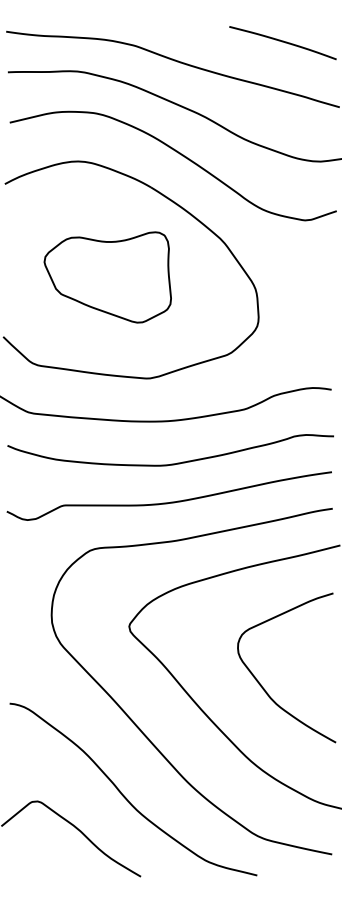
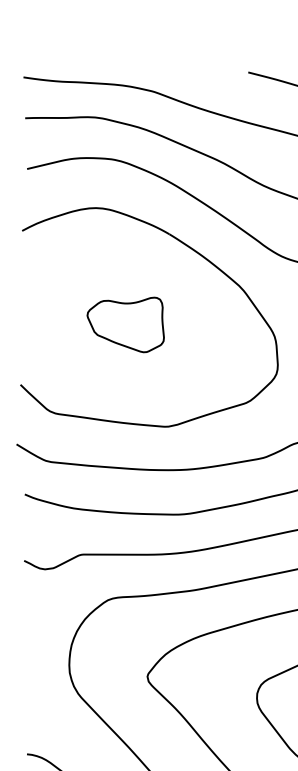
part: (107, 277) -> (125, 324), size x0.6

